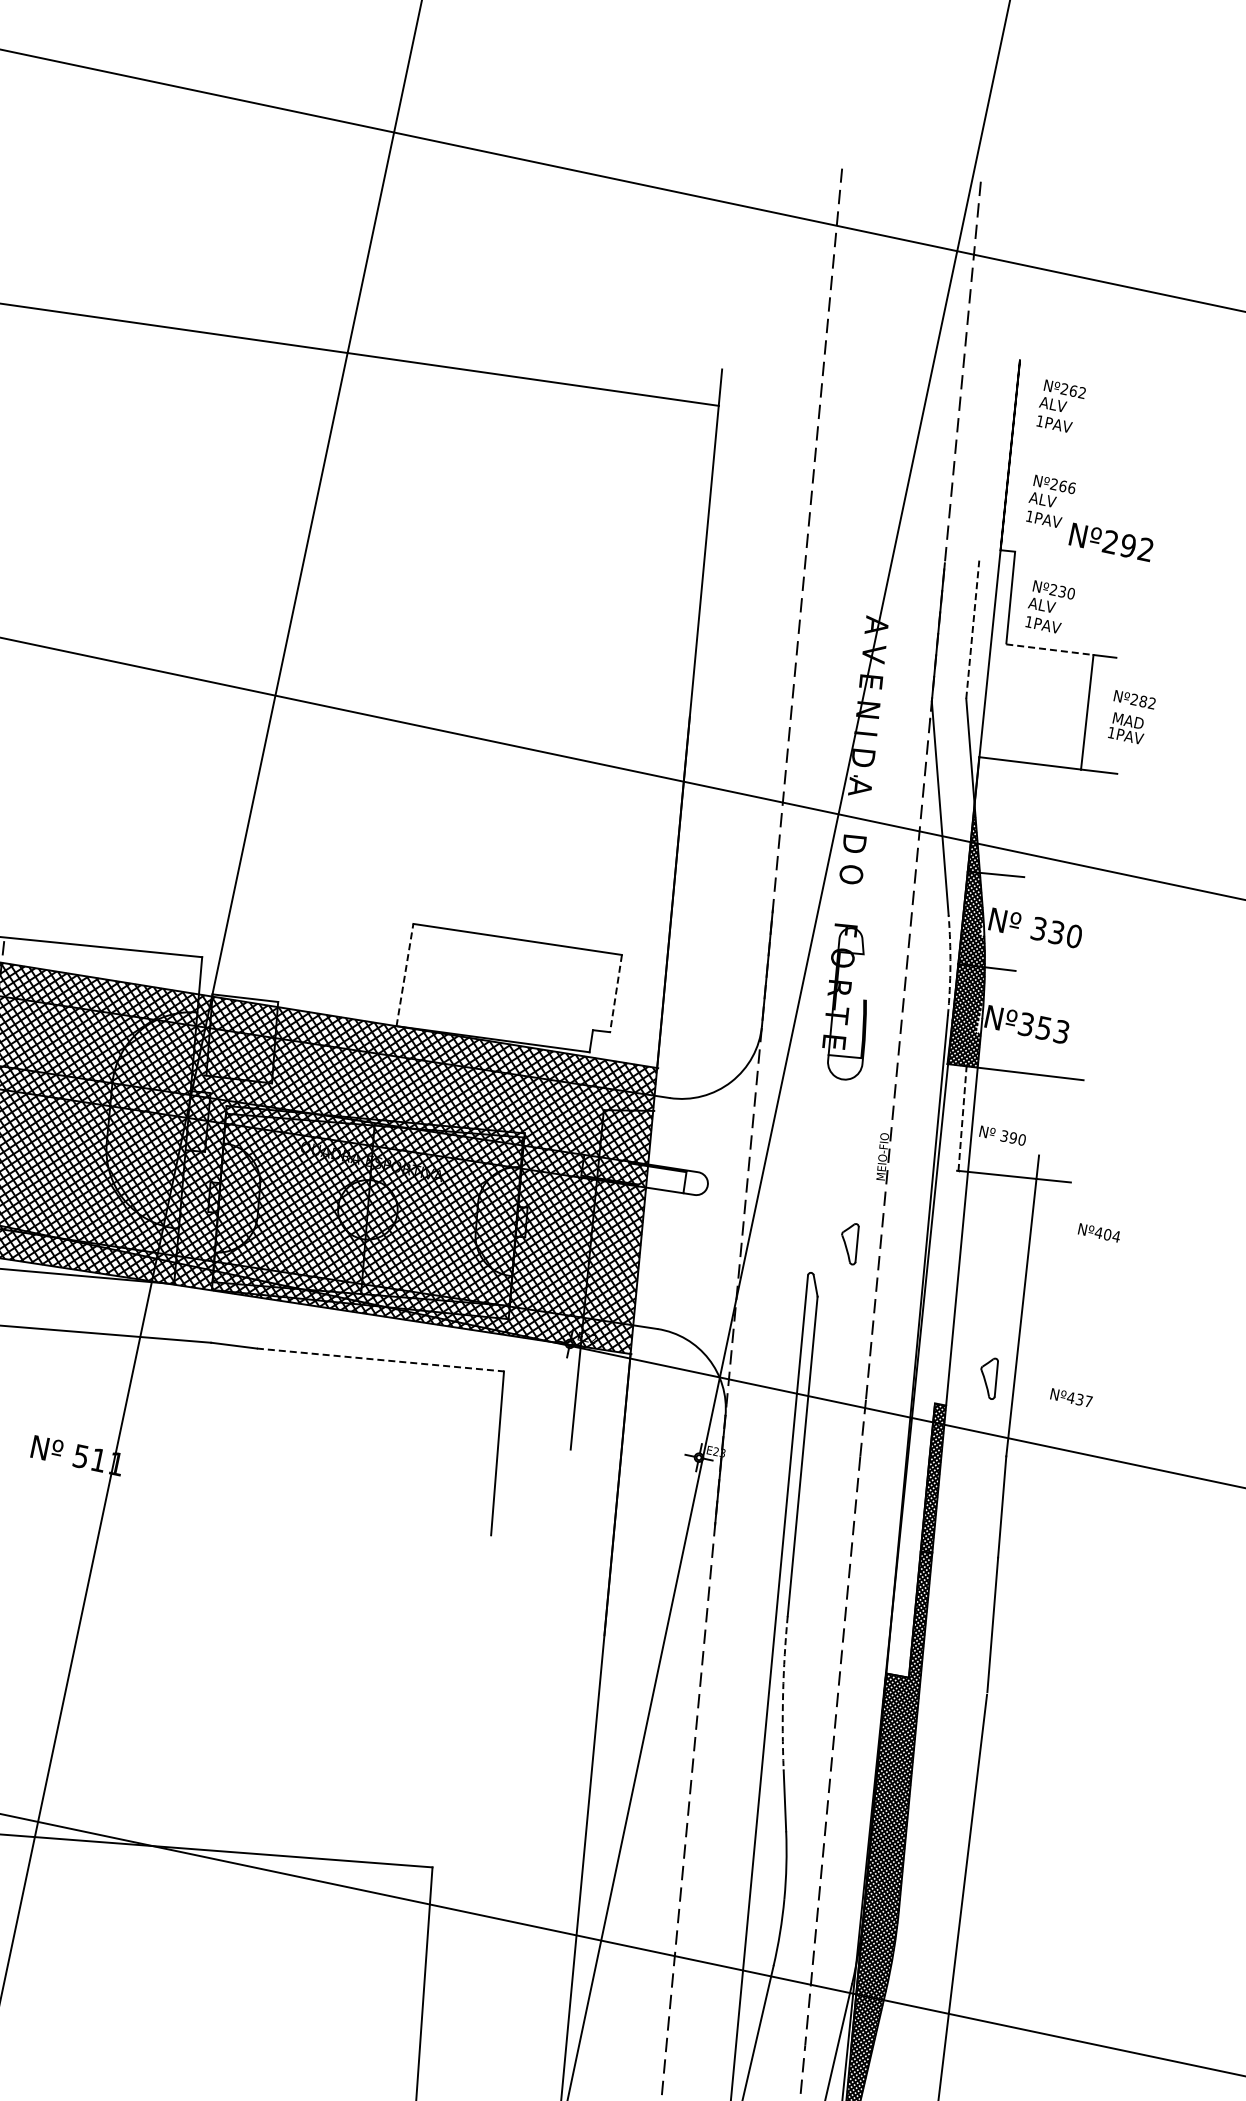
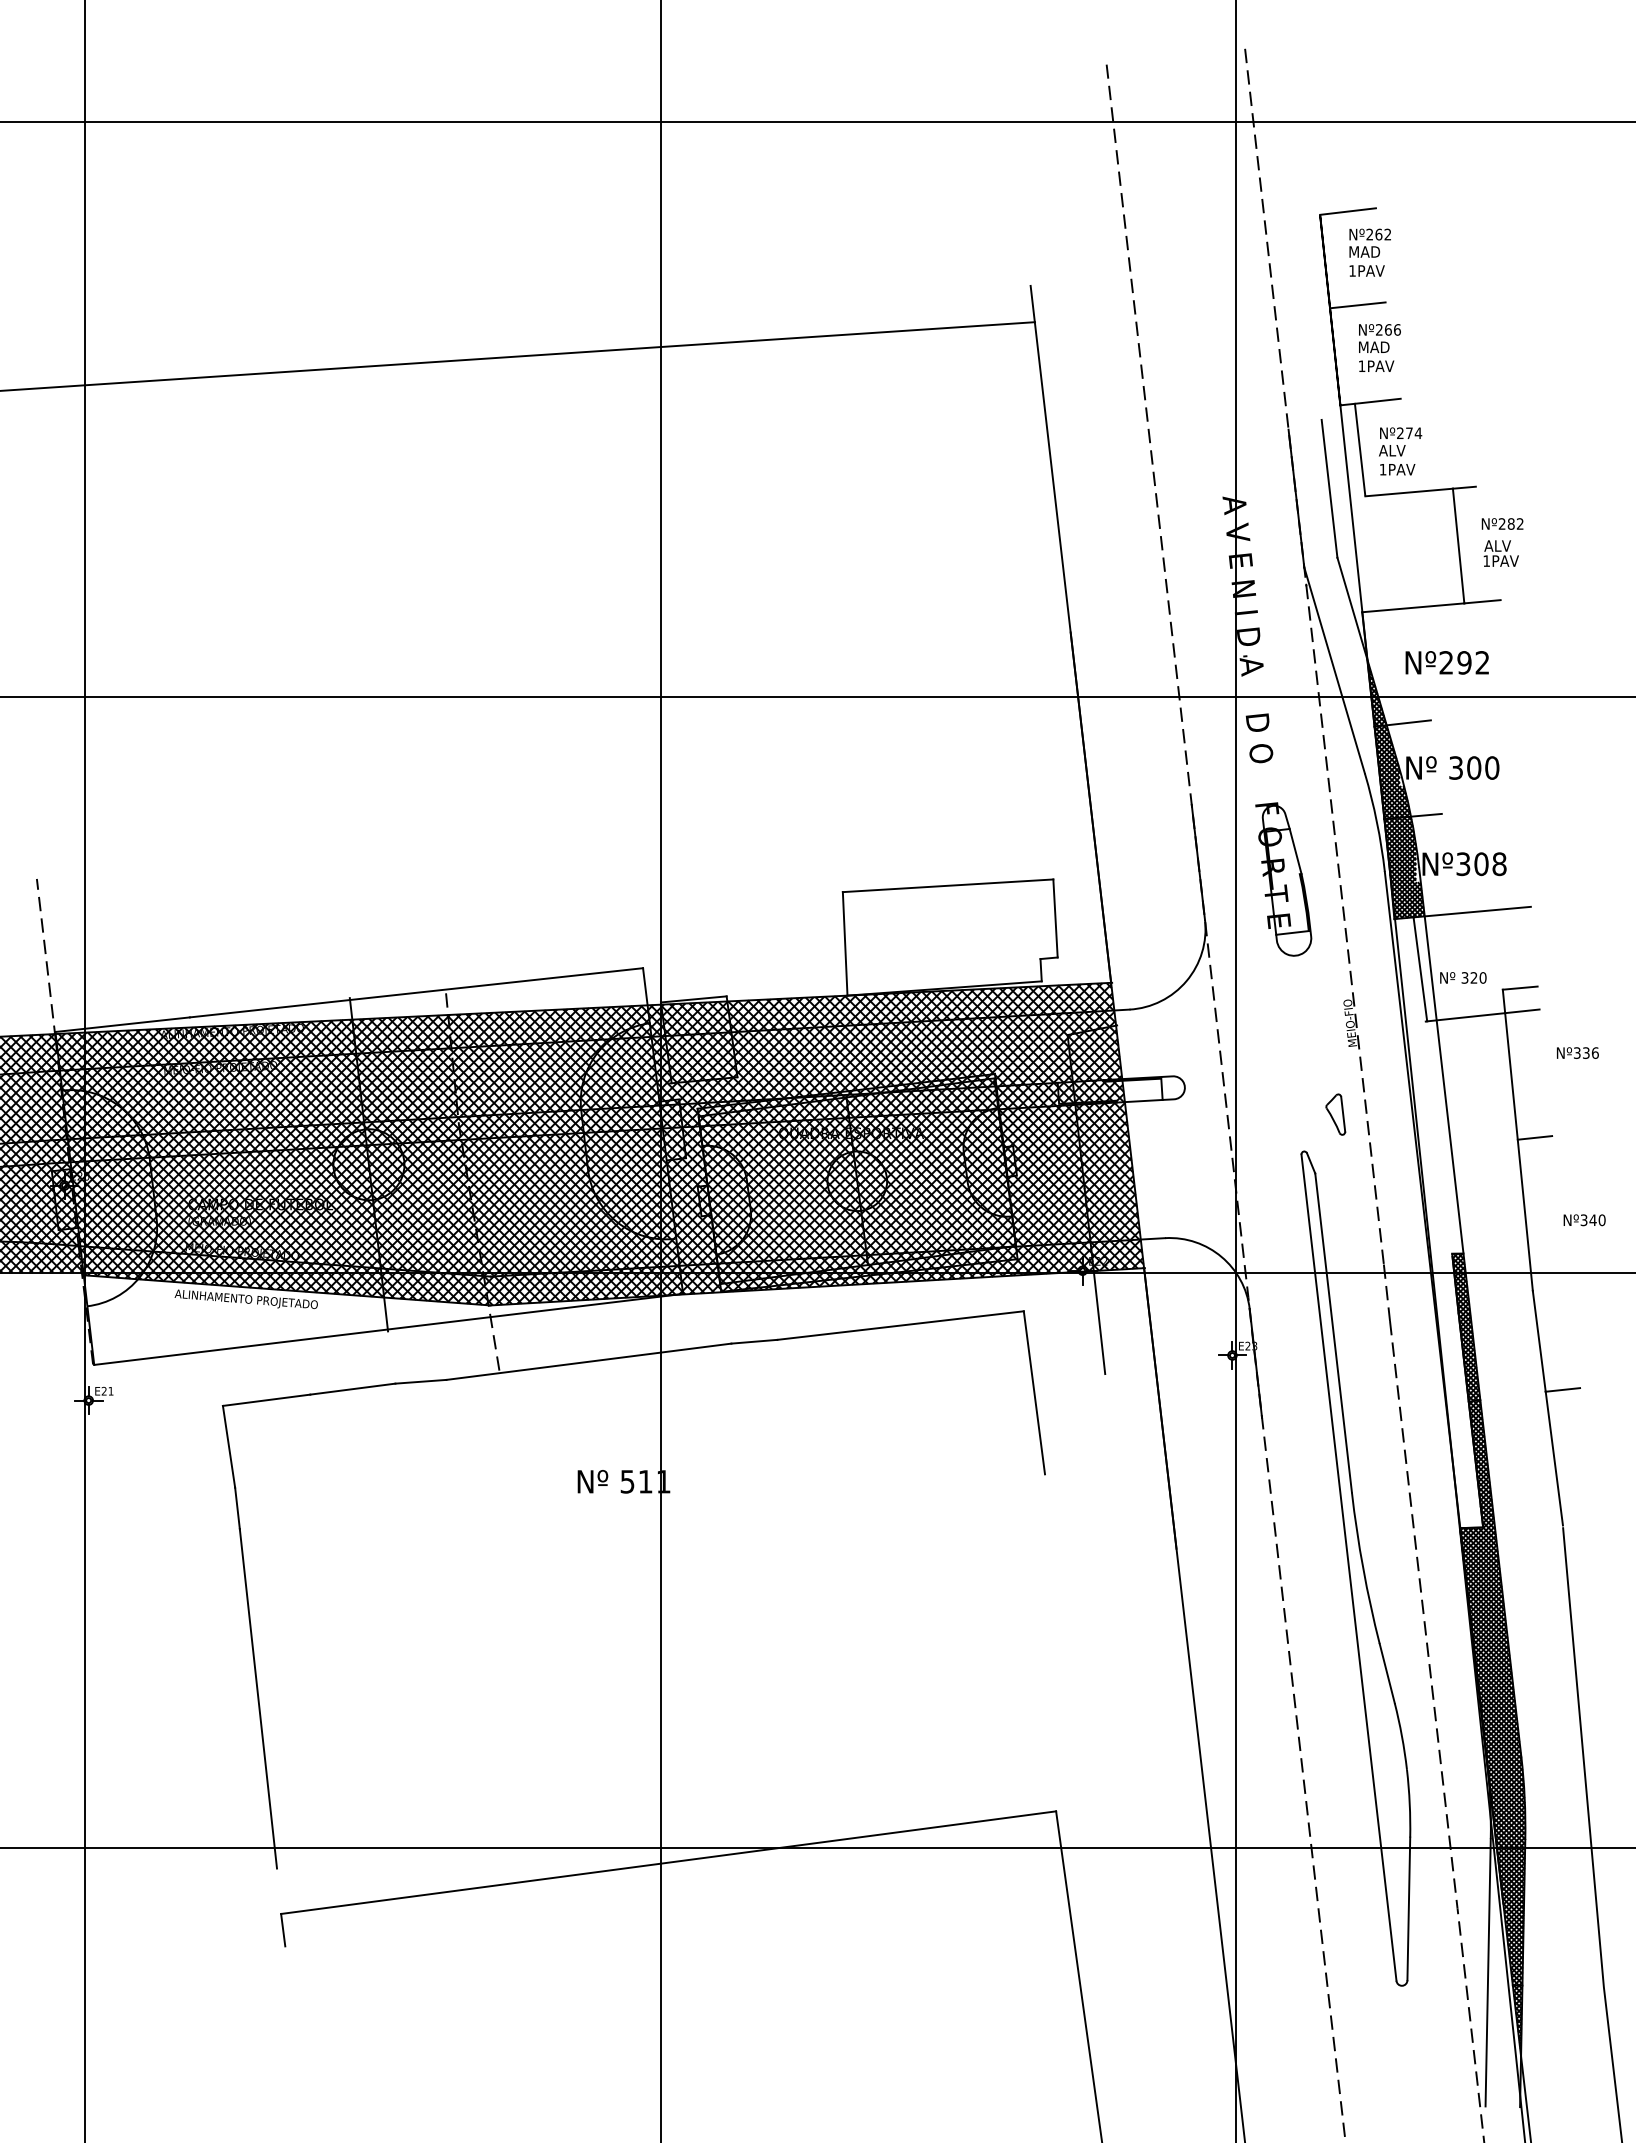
line: (1047, 362) -> (1347, 211), added
text: (1055, 404) -> (1364, 251), ALV -> MAD
line: (1037, 456) -> (1357, 305), added
text: (1045, 499) -> (1373, 346), ALV -> MAD
text: (1110, 541) -> (1446, 662), moved
line: (1037, 553) -> (1377, 400), added
text: (1067, 593) -> (1414, 433), Nº230 -> Nº274
line: (972, 629) -> (1329, 488), dashed -> solid
line: (1050, 649) -> (1409, 492), dashed -> solid
text: (1127, 720) -> (1499, 545), MAD -> ALV
text: (1057, 932) -> (1474, 767), 330 -> 300
arc: (949, 965) -> (1376, 822), dashed -> solid
line: (405, 974) -> (845, 943), dashed -> solid
line: (864, 976) -> (1295, 850), added
line: (616, 993) -> (1055, 918), dashed -> solid
text: (1052, 1030) -> (1490, 864), Nº353 -> Nº308
line: (962, 1117) -> (1420, 968), dashed -> solid
text: (1012, 1137) -> (1473, 977), 390 -> 320
line: (1055, 1156) -> (1519, 987), added
text: (1107, 1234) -> (1586, 1052), Nº404 -> Nº336
line: (1039, 1306) -> (1534, 1137), added
line: (381, 1360) -> (901, 1325), dashed -> solid
part: (988, 1377) -> (1499, 1217), removed
text: (1079, 1399) -> (1592, 1220), Nº437 -> Nº340
line: (1014, 1559) -> (1562, 1389), added
arc: (783, 1693) -> (1363, 1568), dashed -> solid

